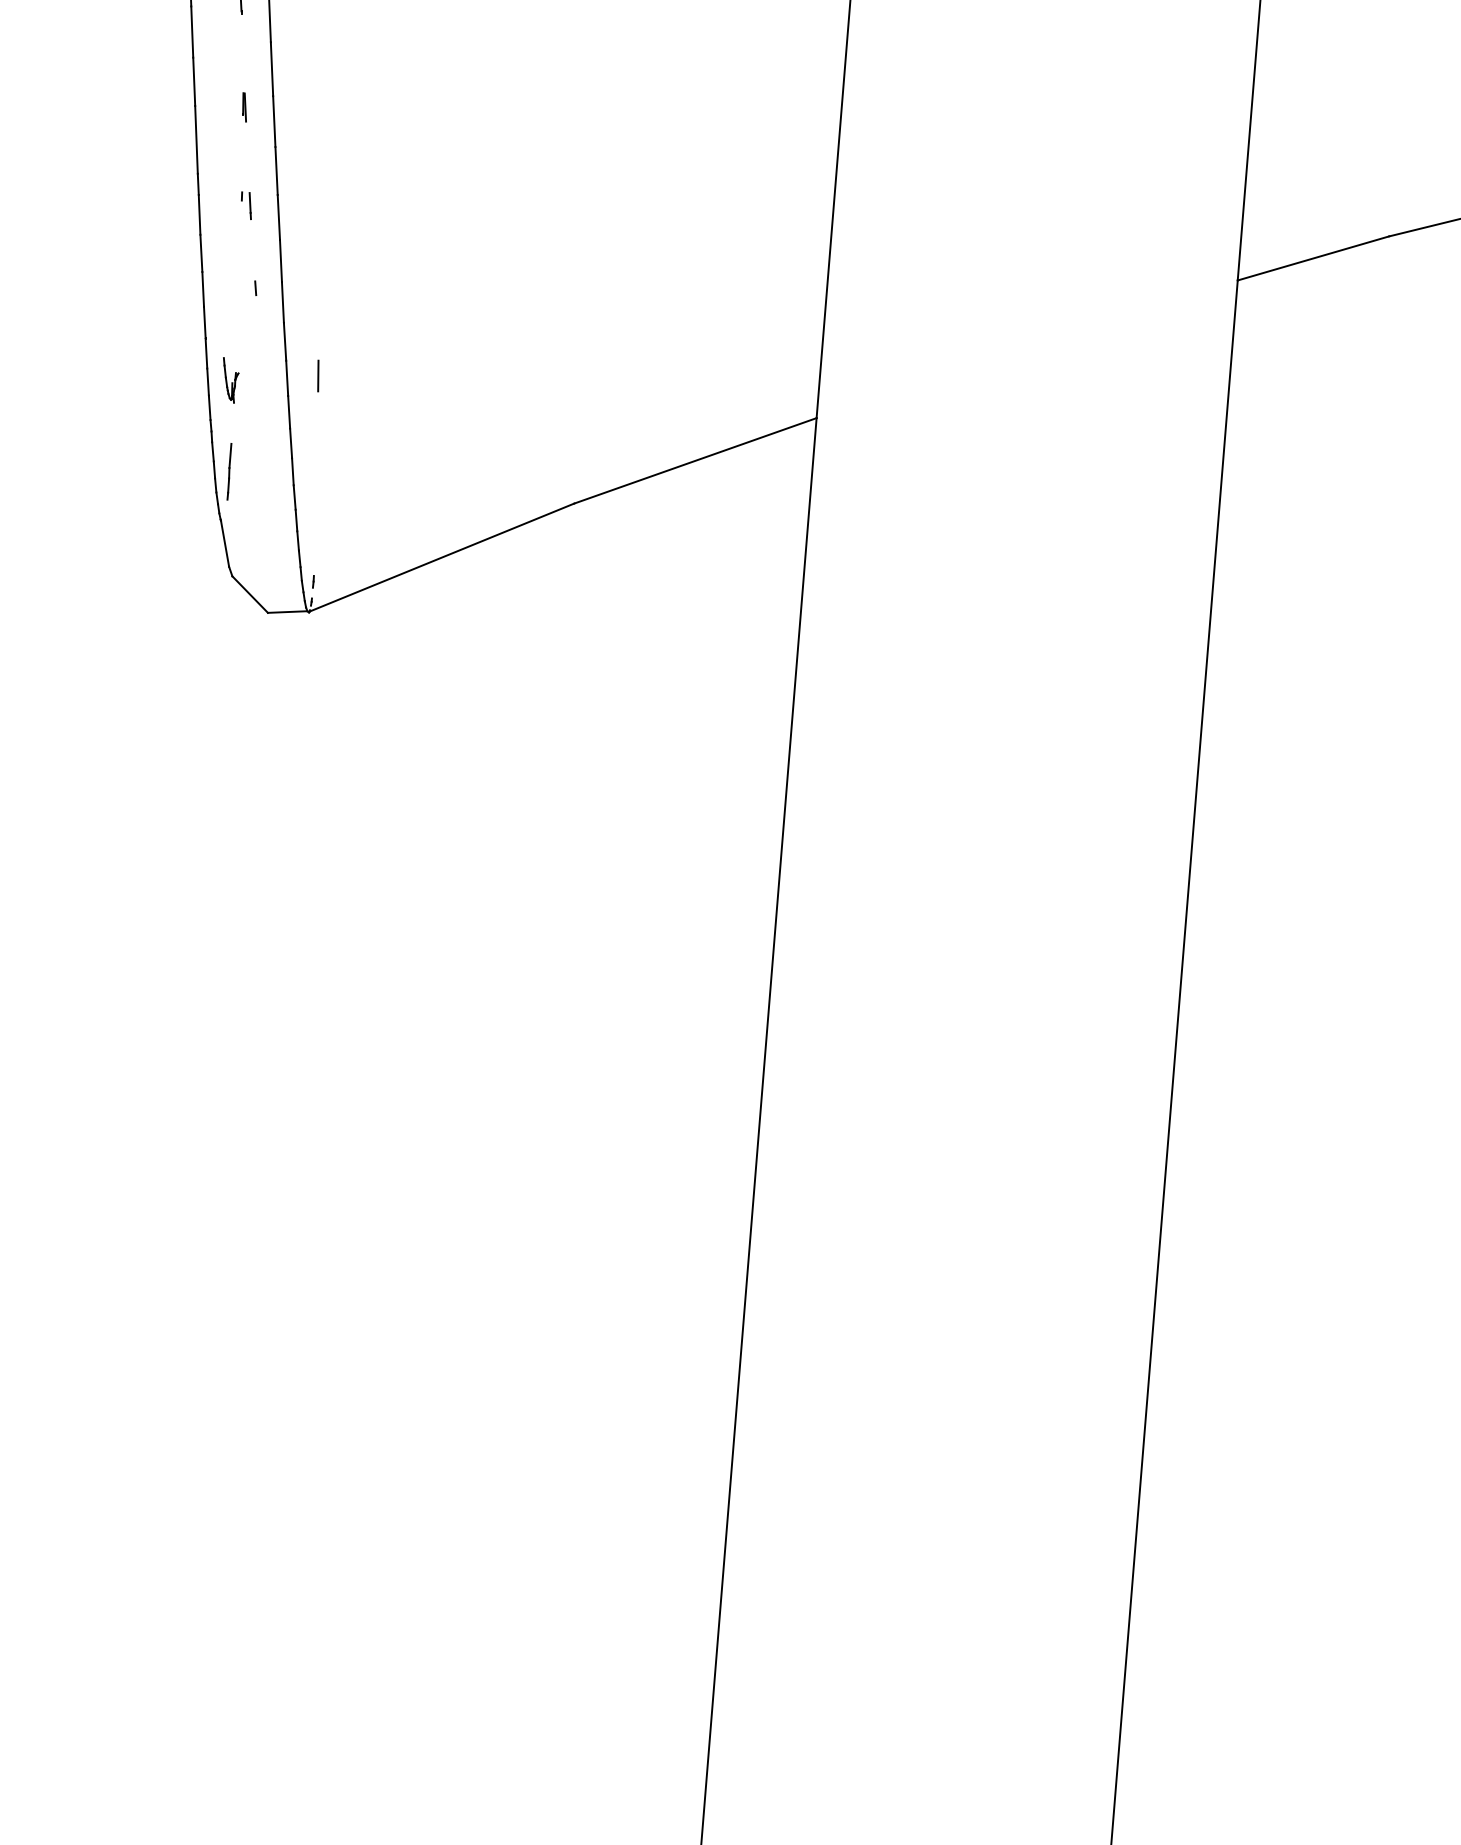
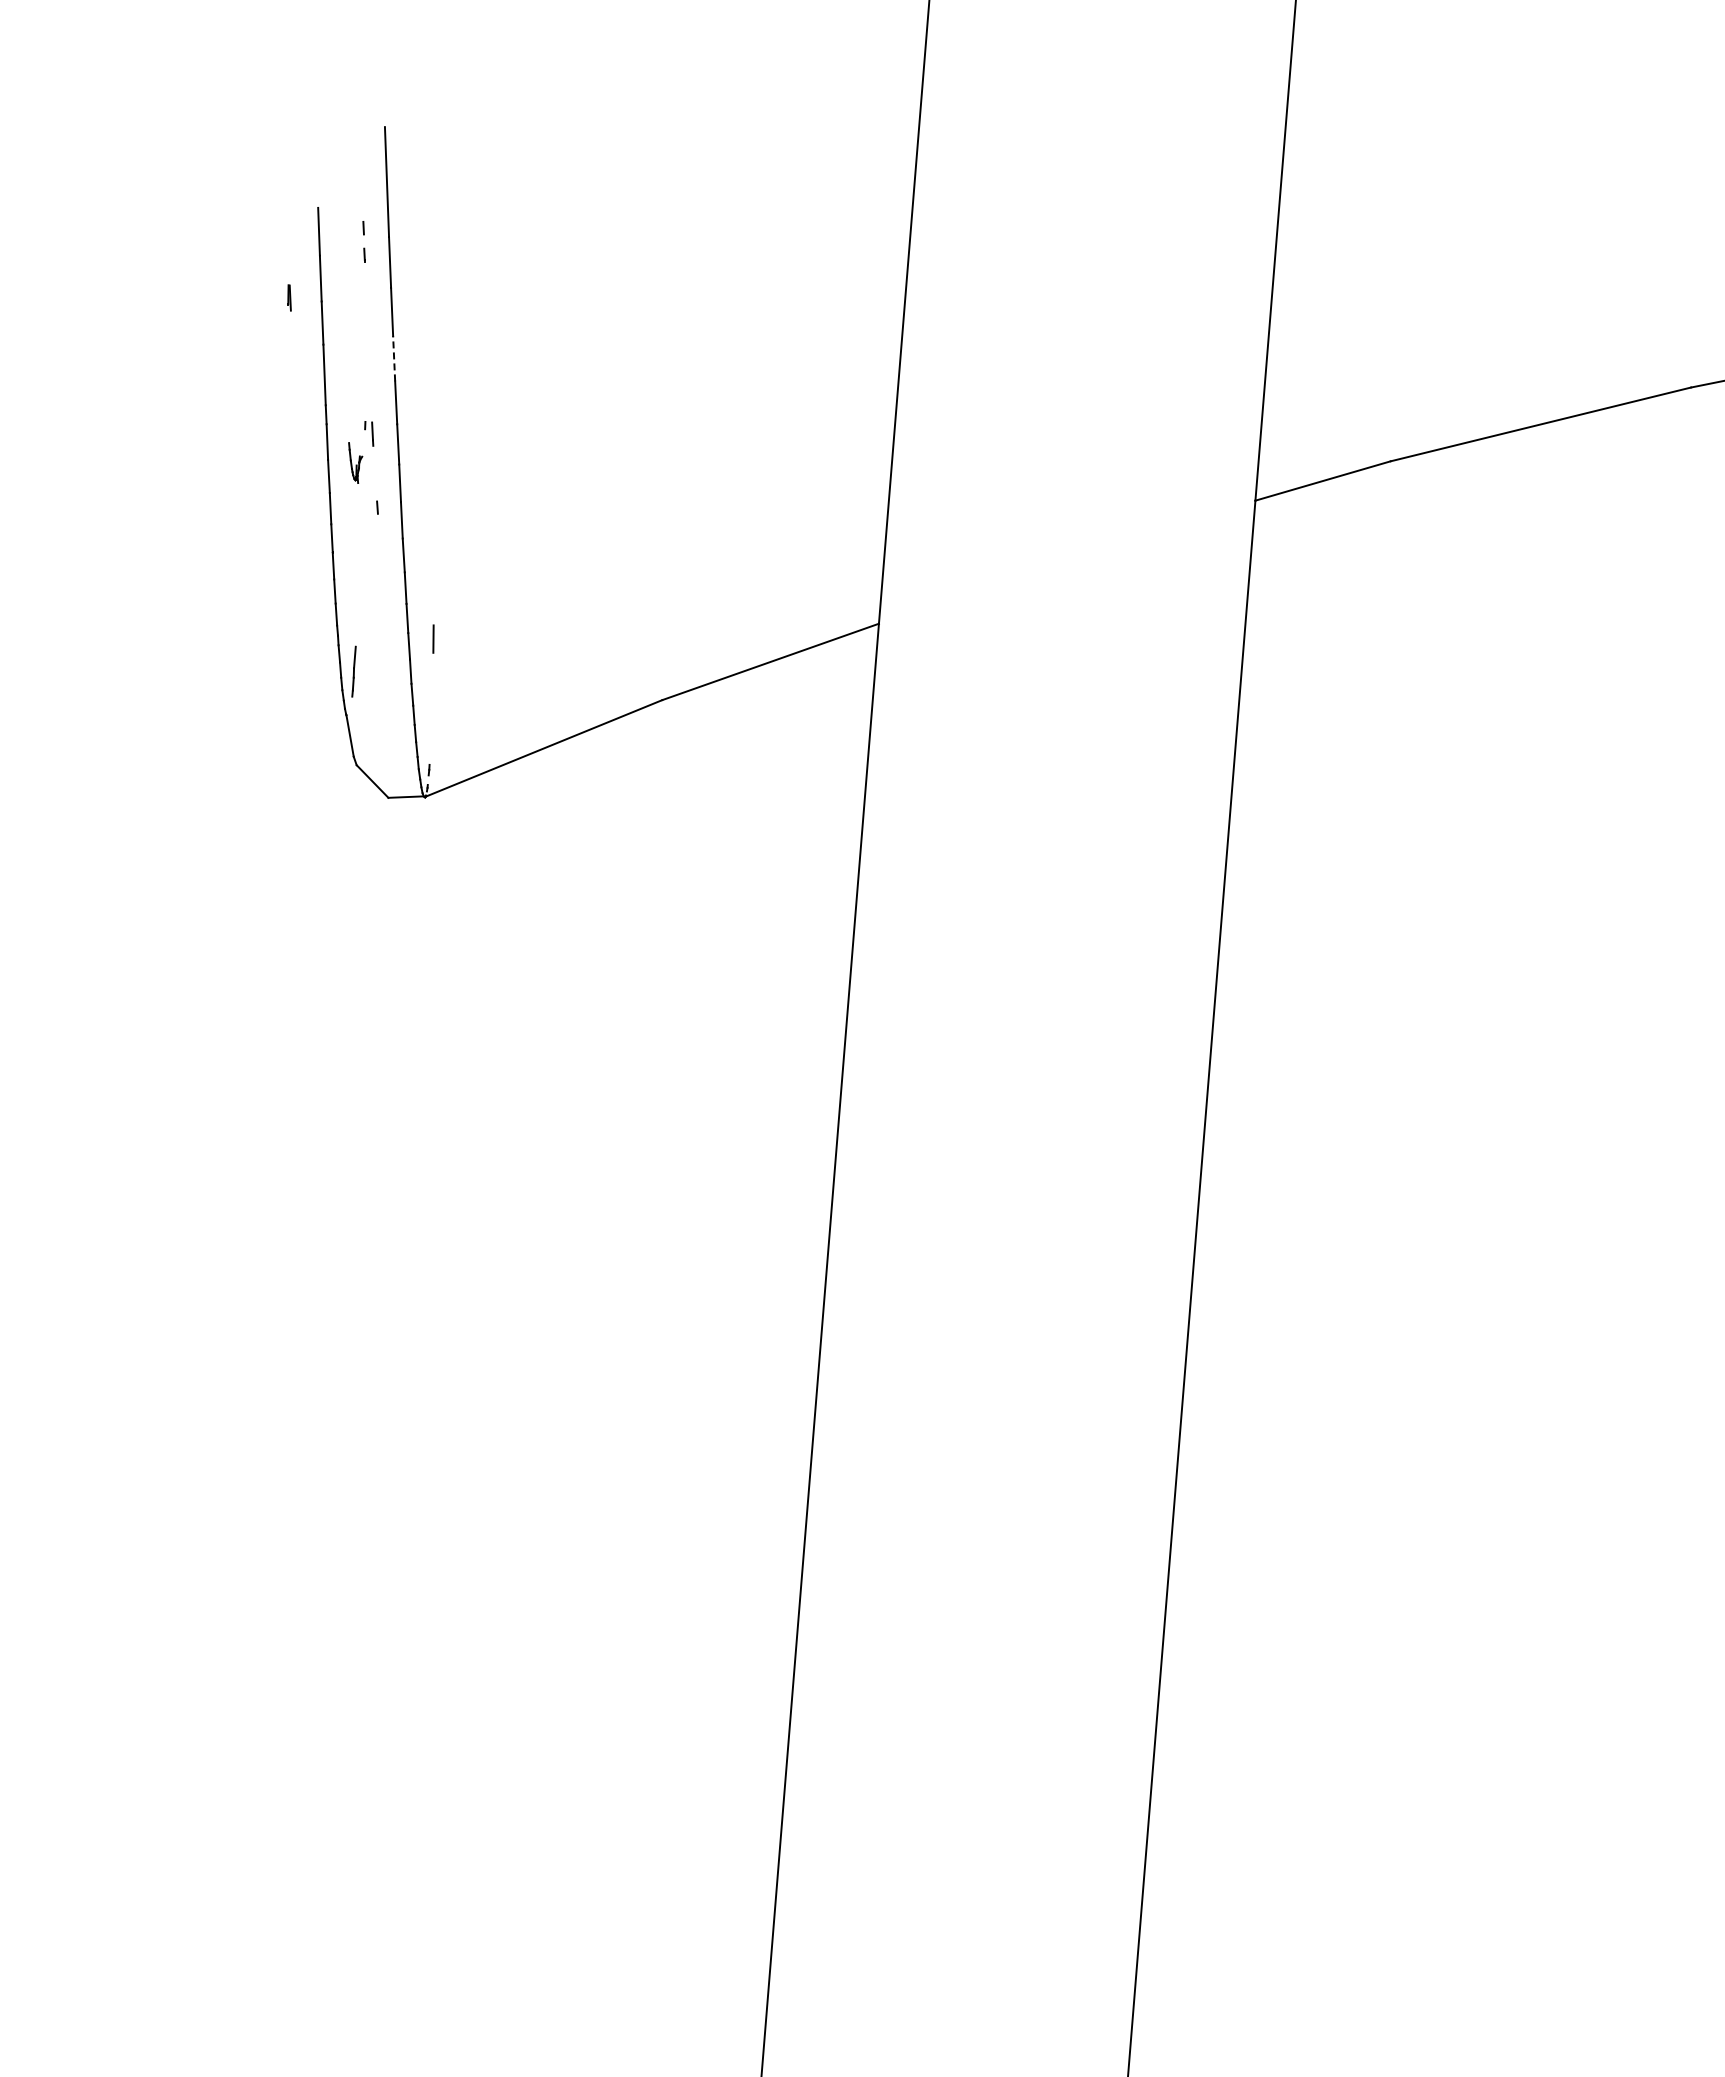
part: (244, 106) -> (289, 297), moved
line: (274, 121) -> (394, 358), solid -> dashed
line: (318, 375) -> (433, 638), moved
part: (231, 379) -> (355, 462), moved

